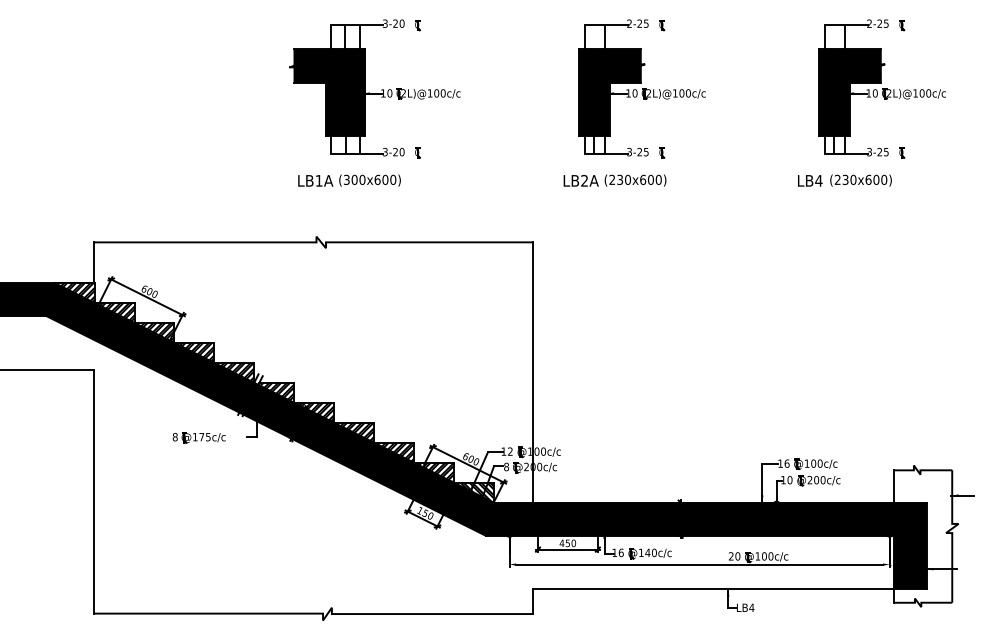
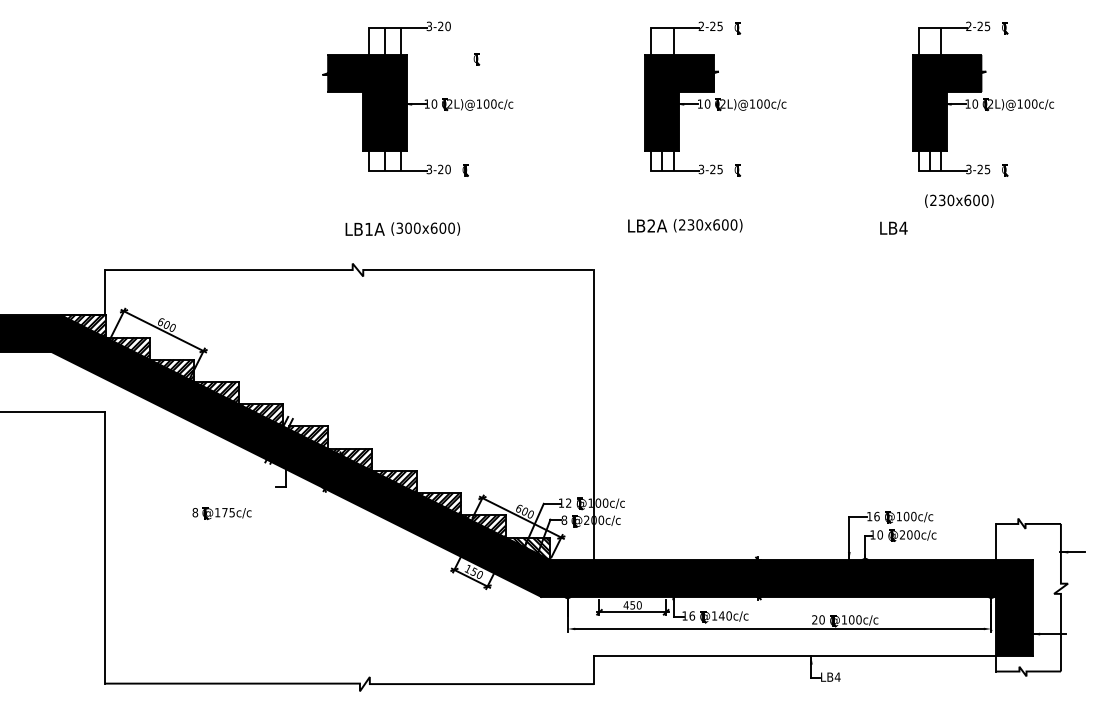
part: (417, 25) -> (476, 59), moved
text: (349, 180) -> (402, 228), moved
text: (614, 180) -> (684, 225), moved
text: (810, 180) -> (894, 227), moved
part: (198, 437) -> (221, 513), moved

